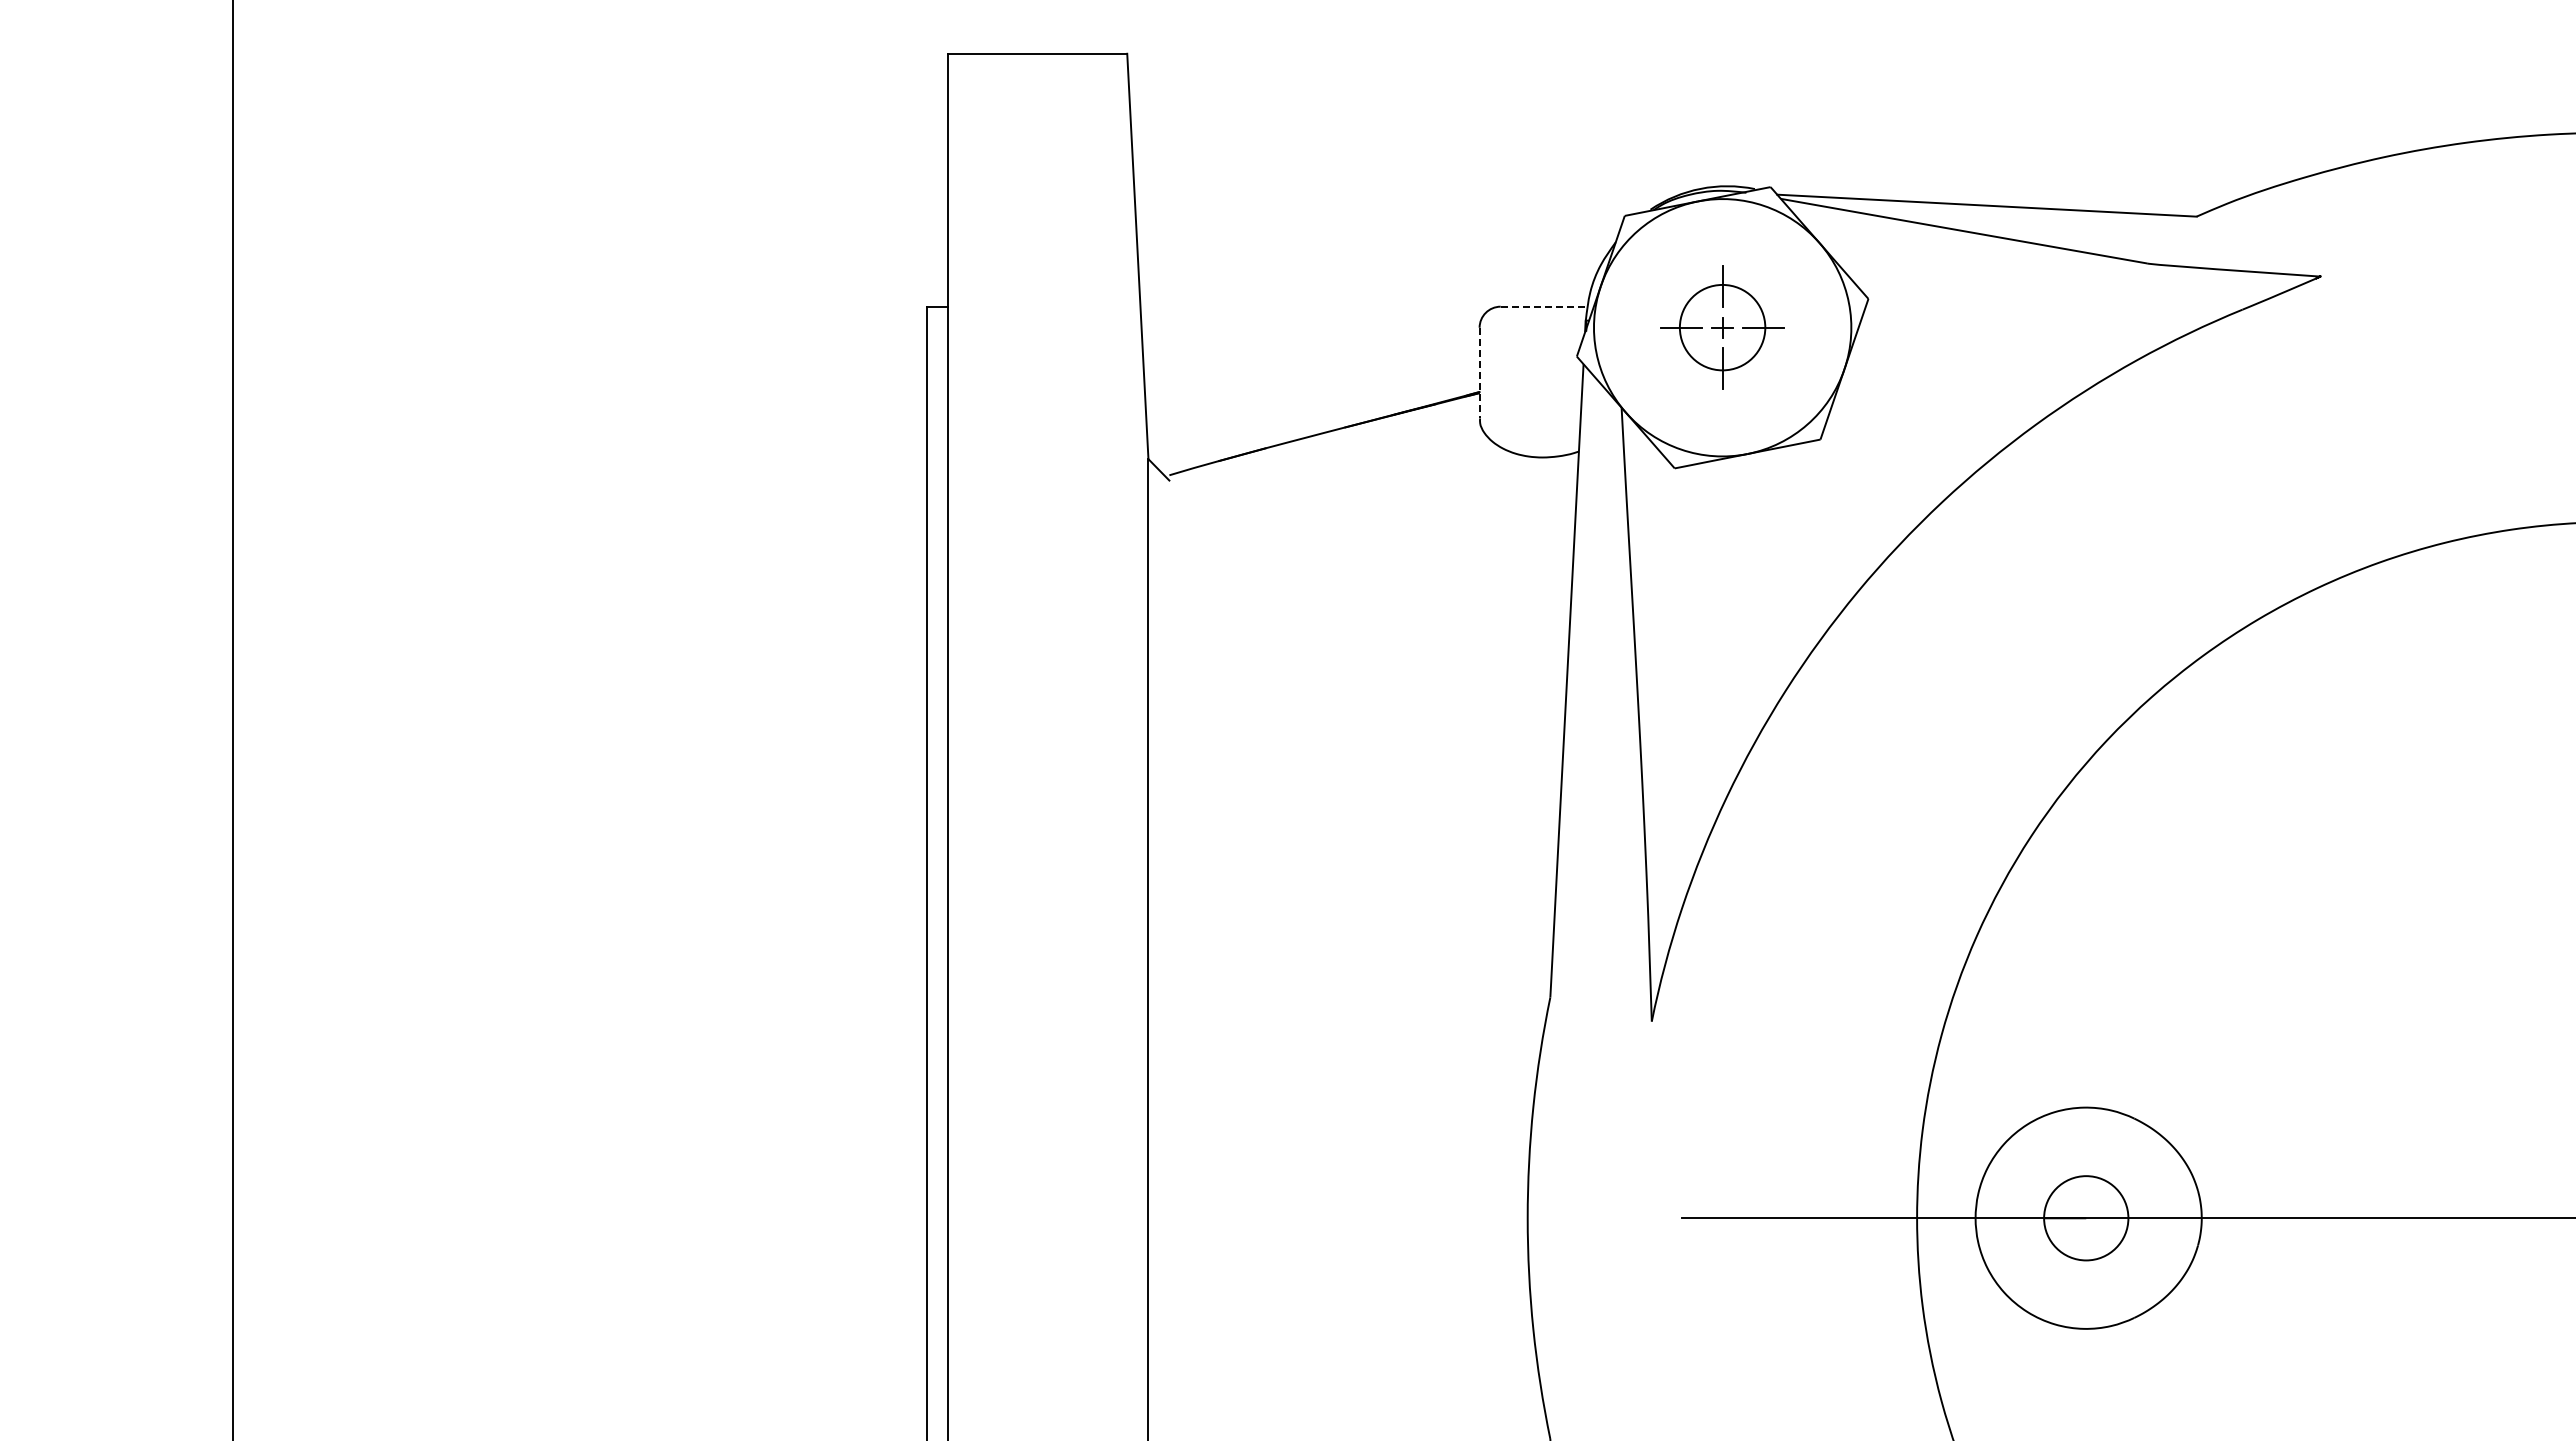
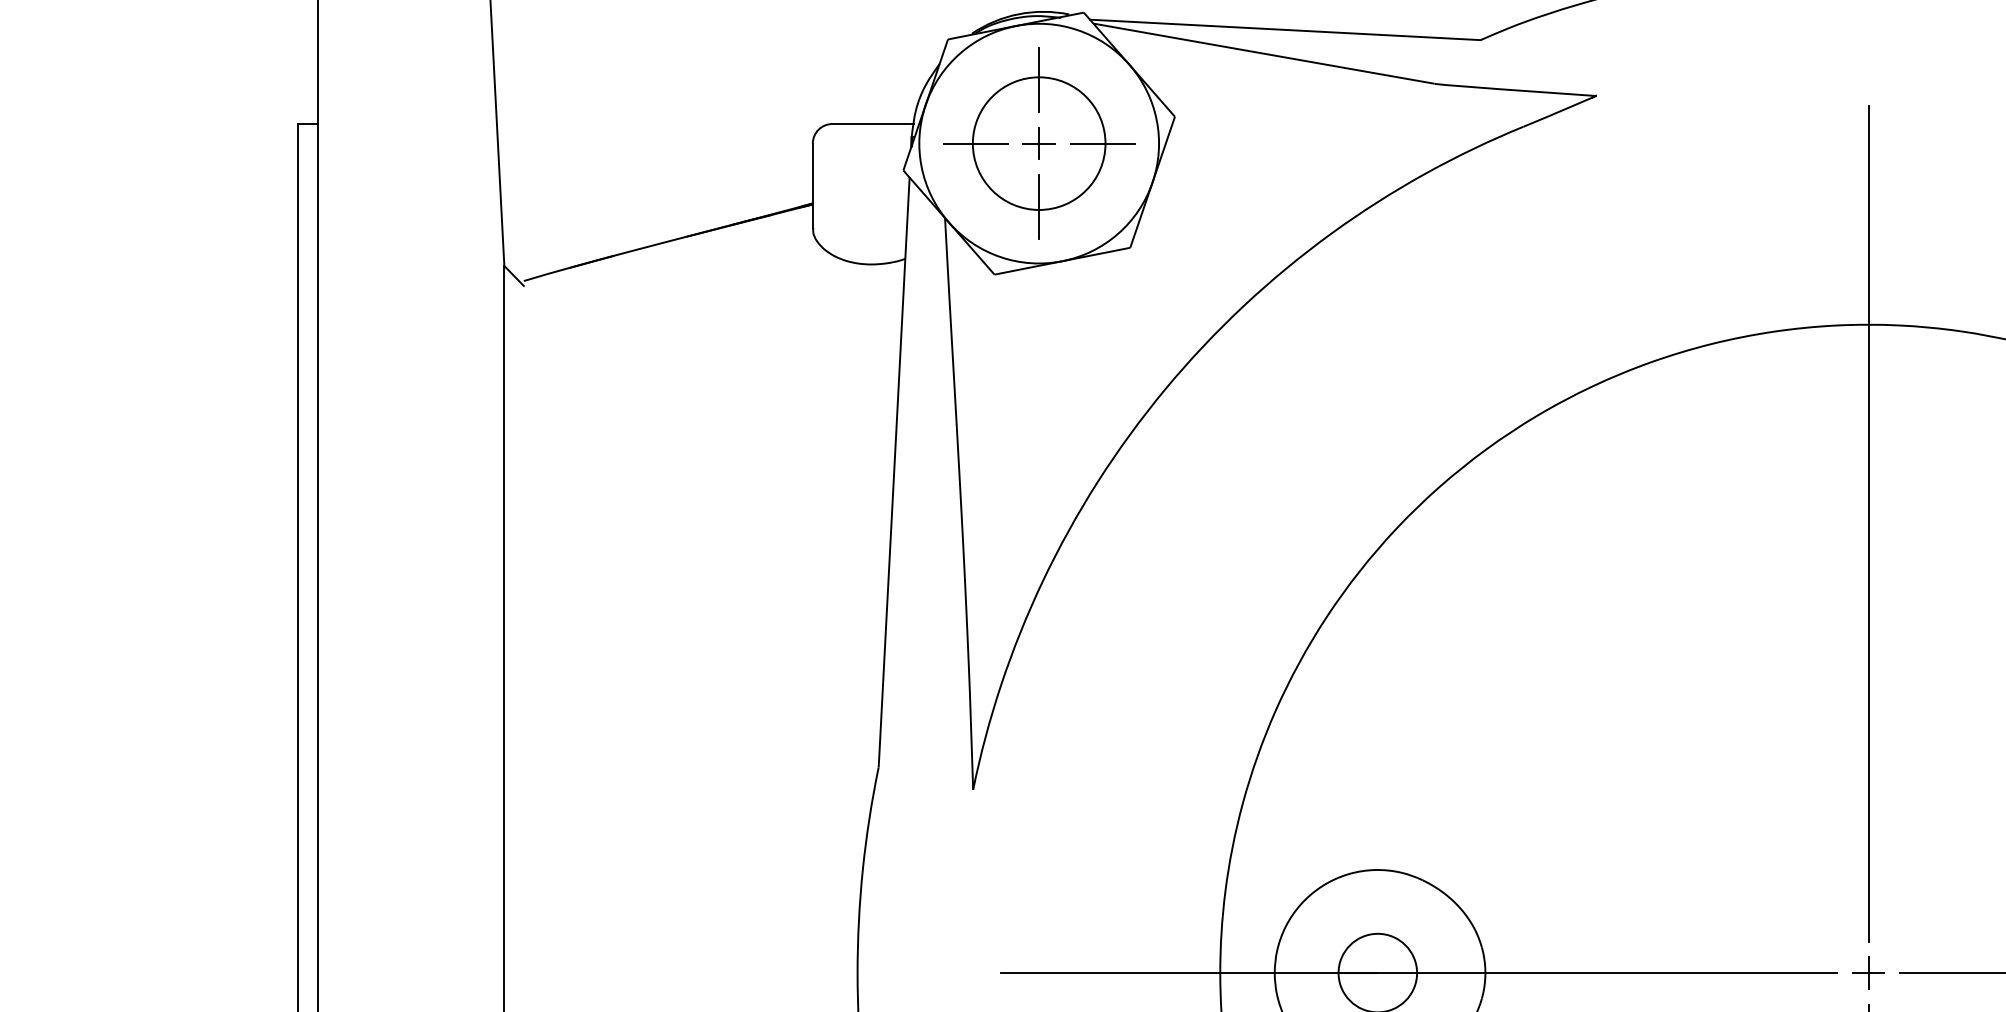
line: (1544, 306) -> (873, 123), dashed -> solid
part: (1722, 327) -> (1039, 143), size x1.67
line: (1479, 373) -> (812, 186), dashed -> solid

